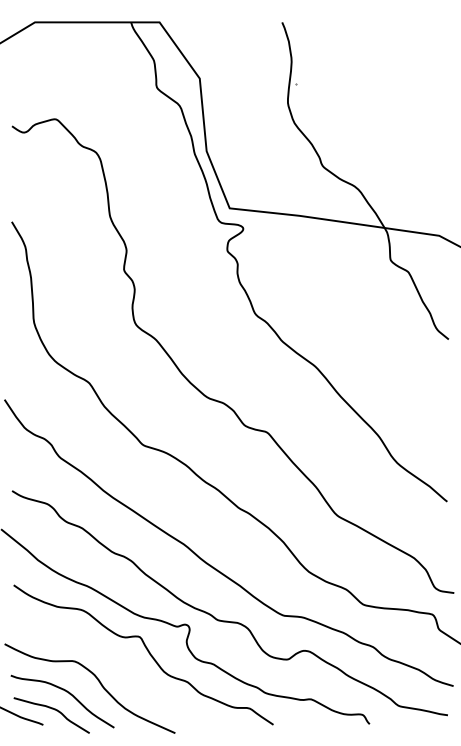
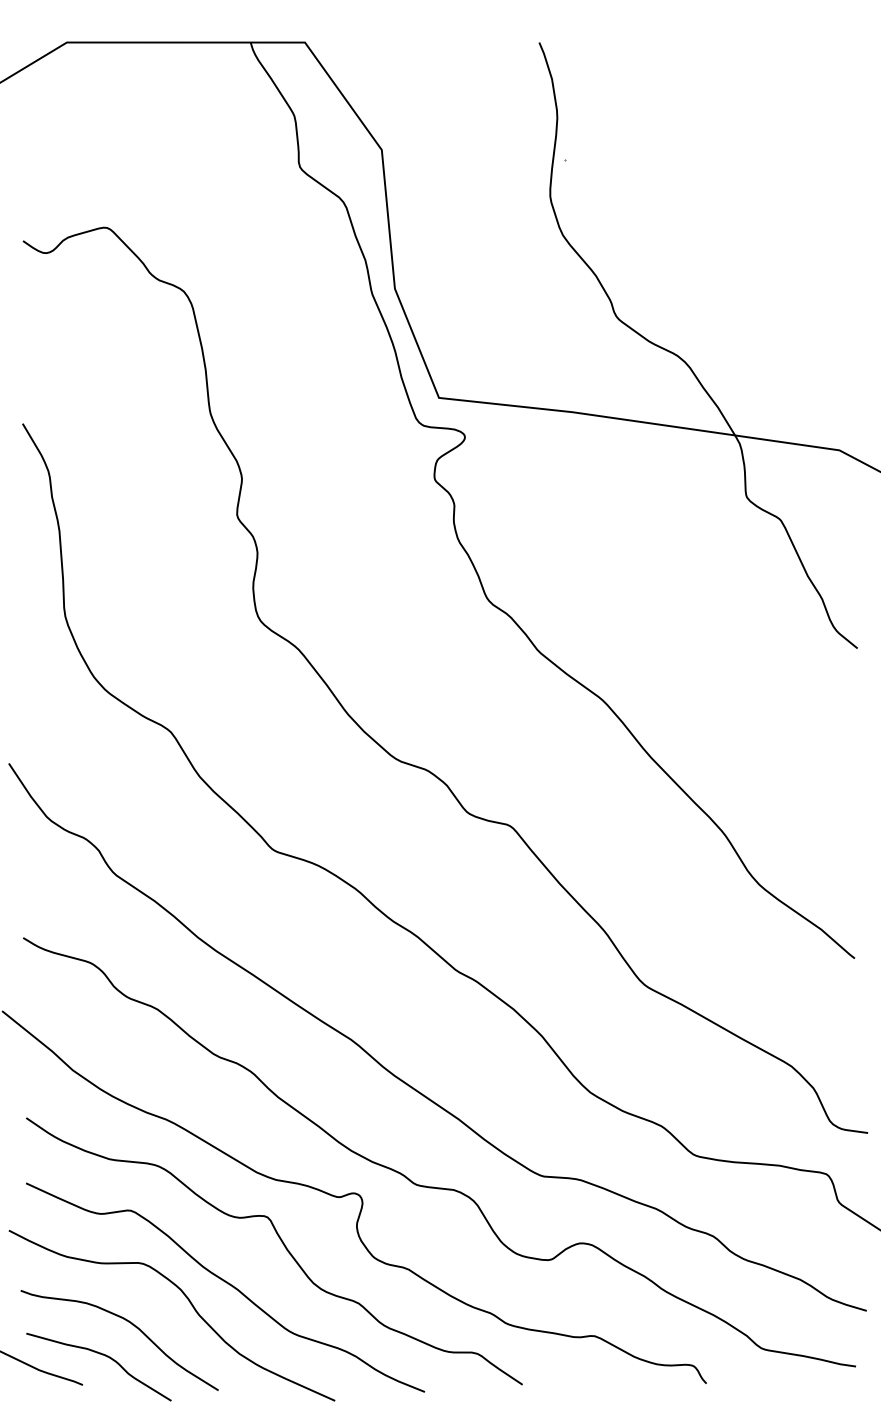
curve: (118, 672) -> (226, 1284), added

